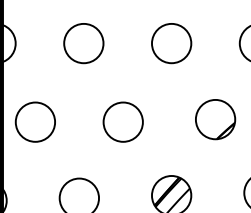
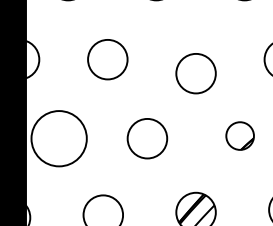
circle: (171, 43) -> (195, 73), moved
part: (214, 118) -> (239, 135), size x0.7
circle: (34, 121) -> (58, 138), size x1.4

